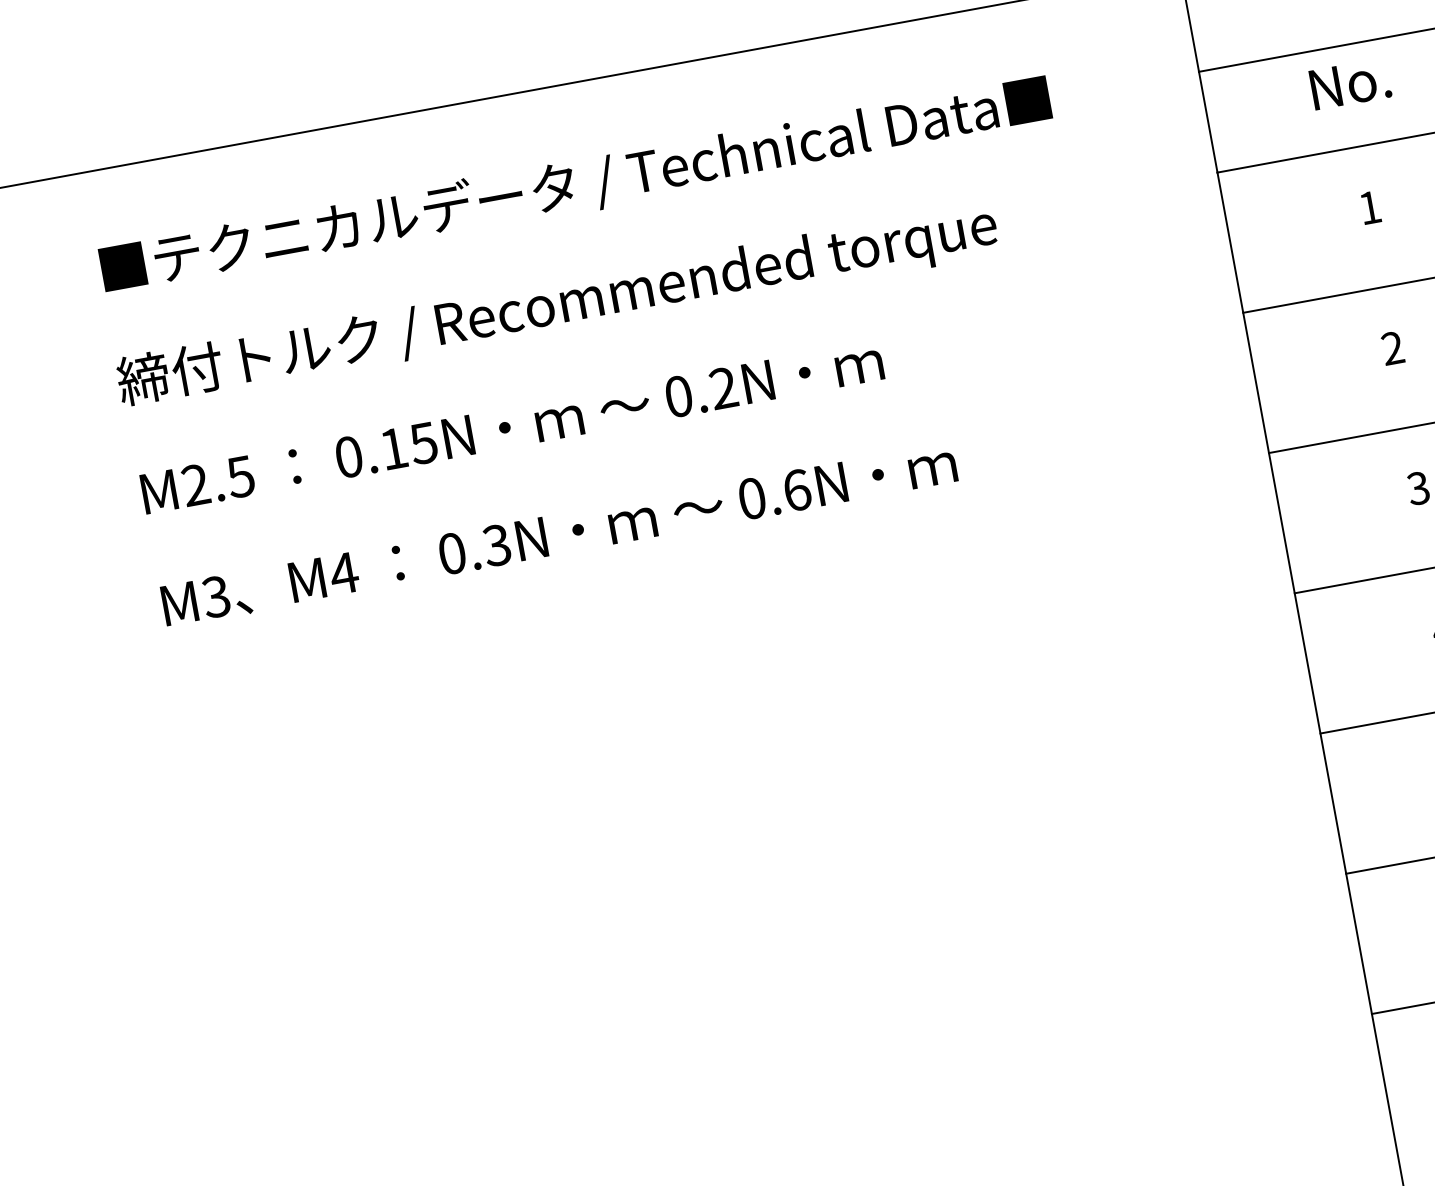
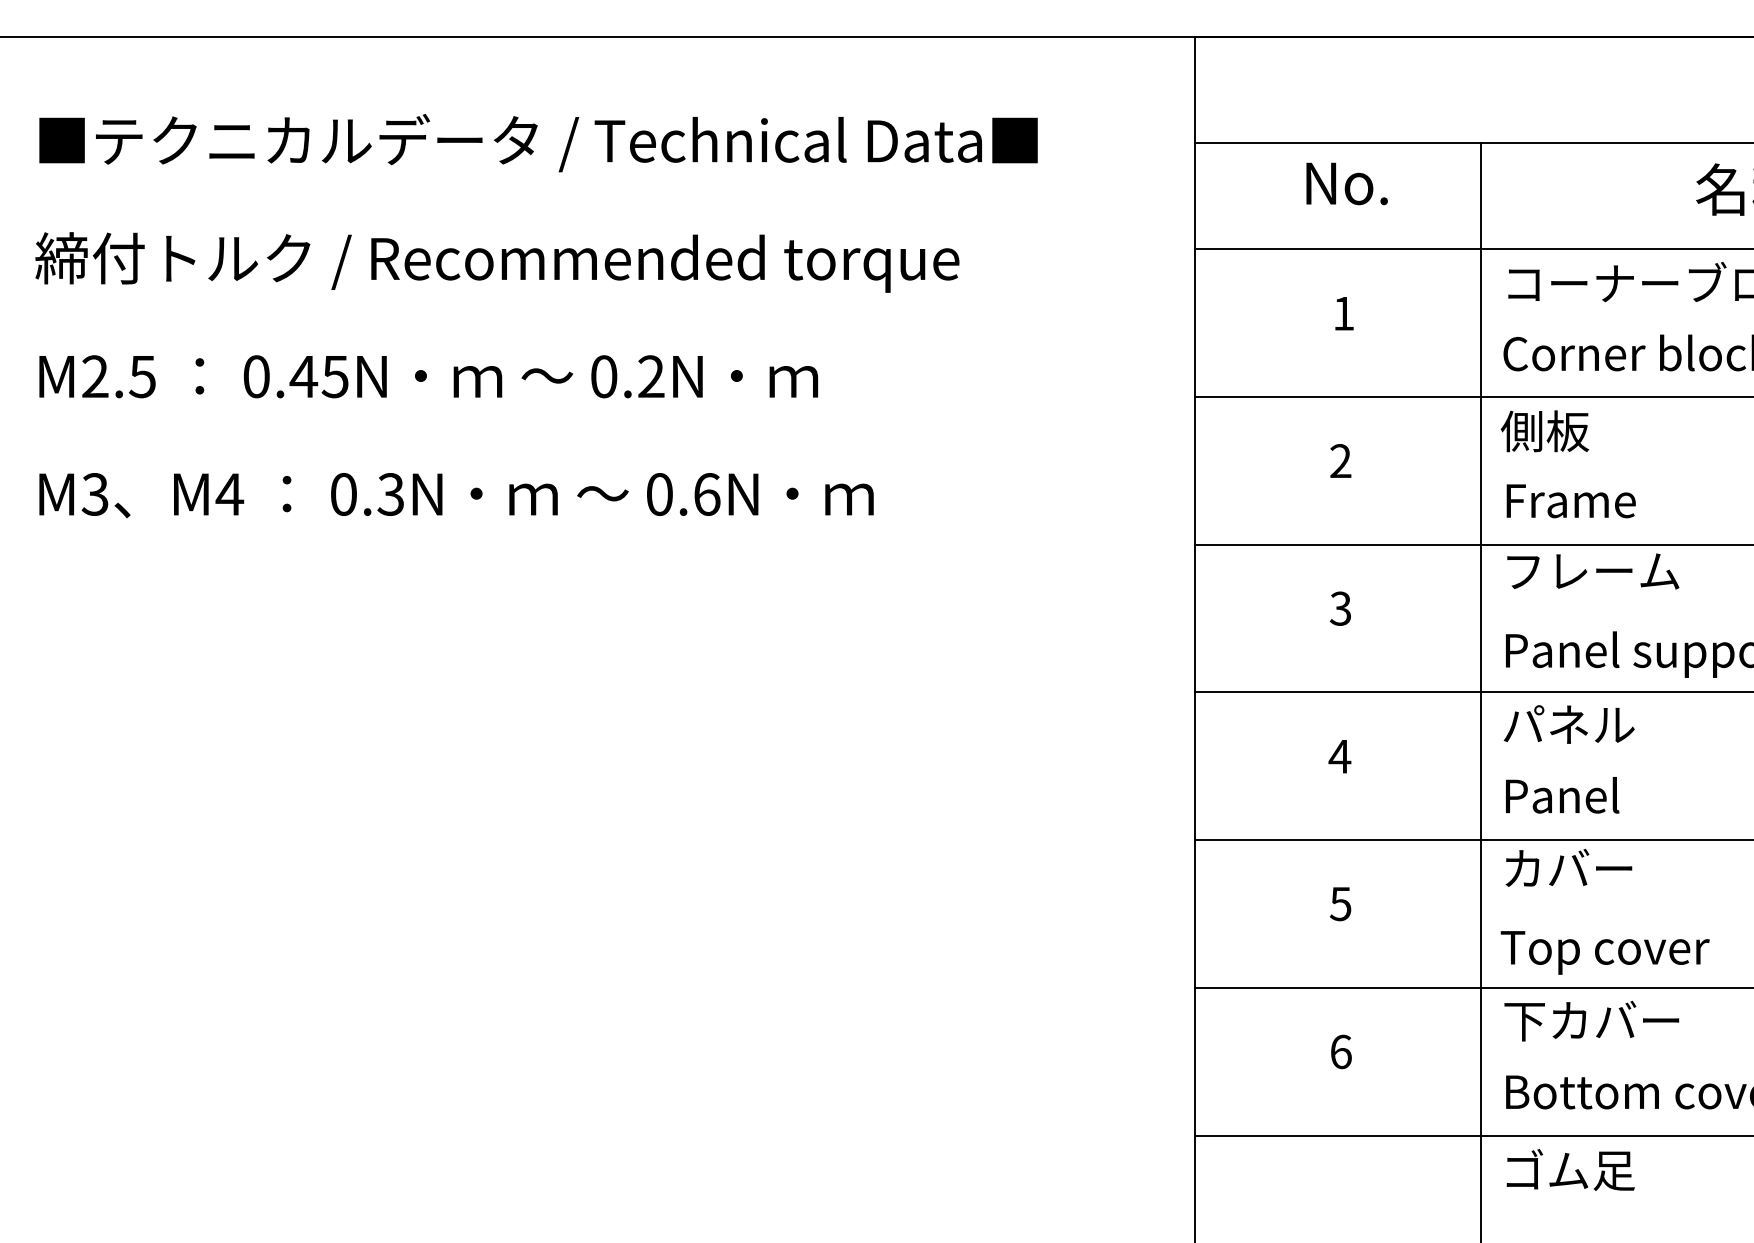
text: (393, 448) -> (303, 376), 0.15N -> 0.45N

